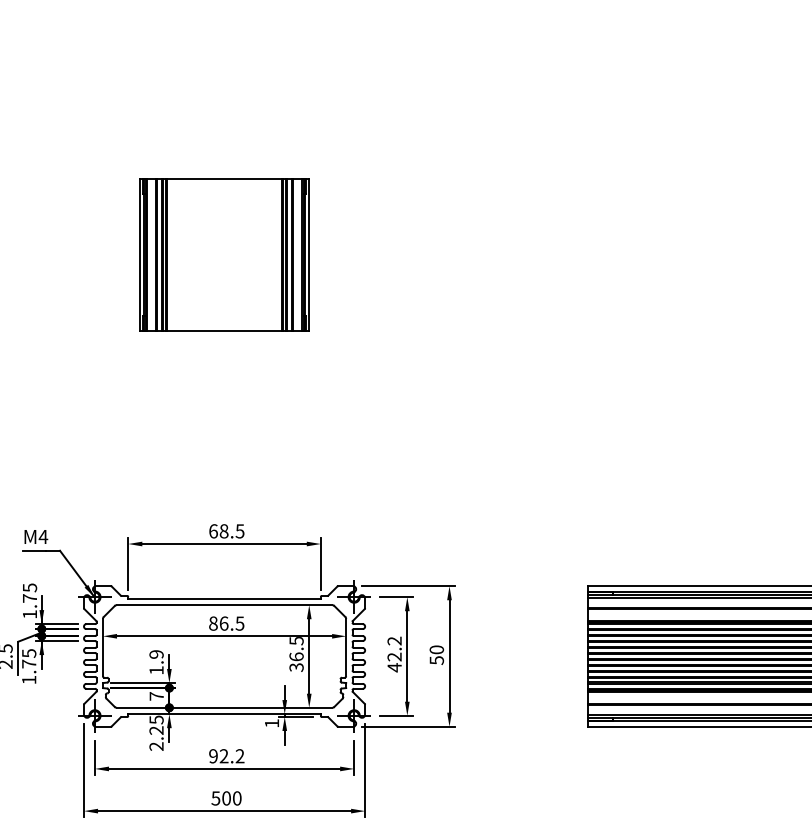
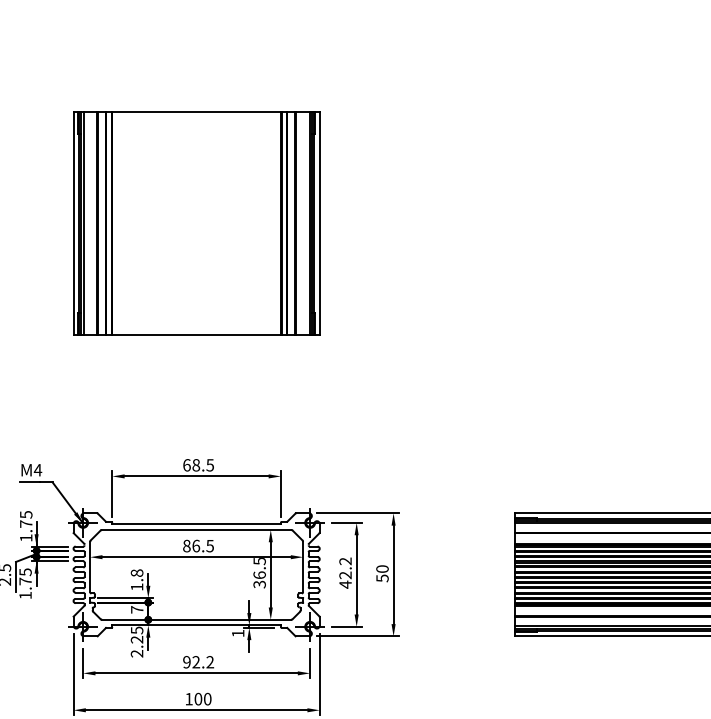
part: (224, 254) -> (196, 222), size x1.67
text: (156, 654) -> (137, 573), 1.9 -> 1.8
text: (215, 798) -> (188, 699), 500 -> 100

